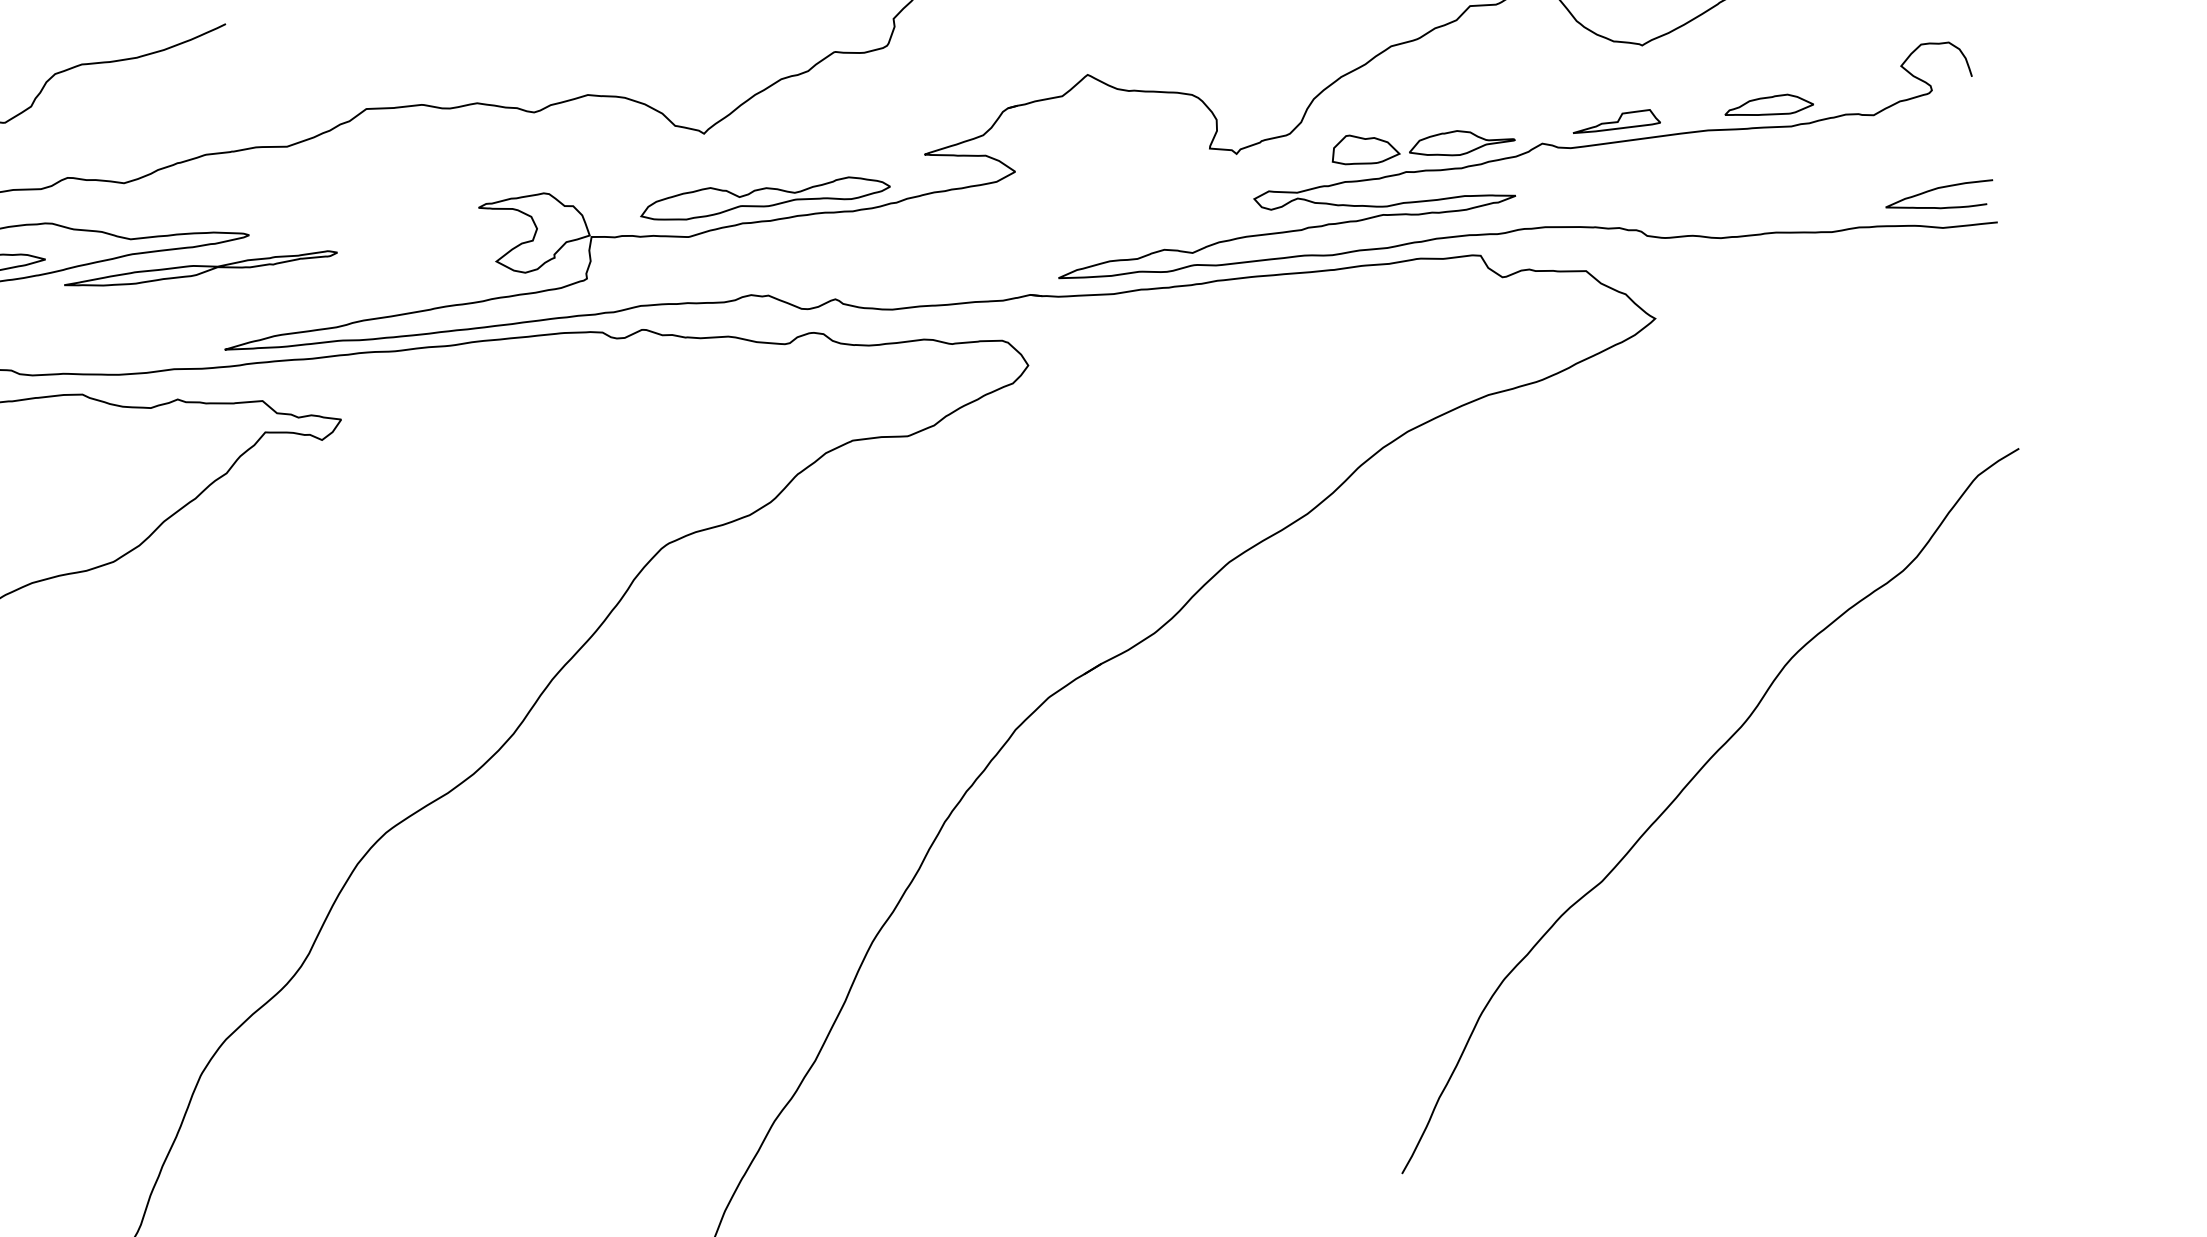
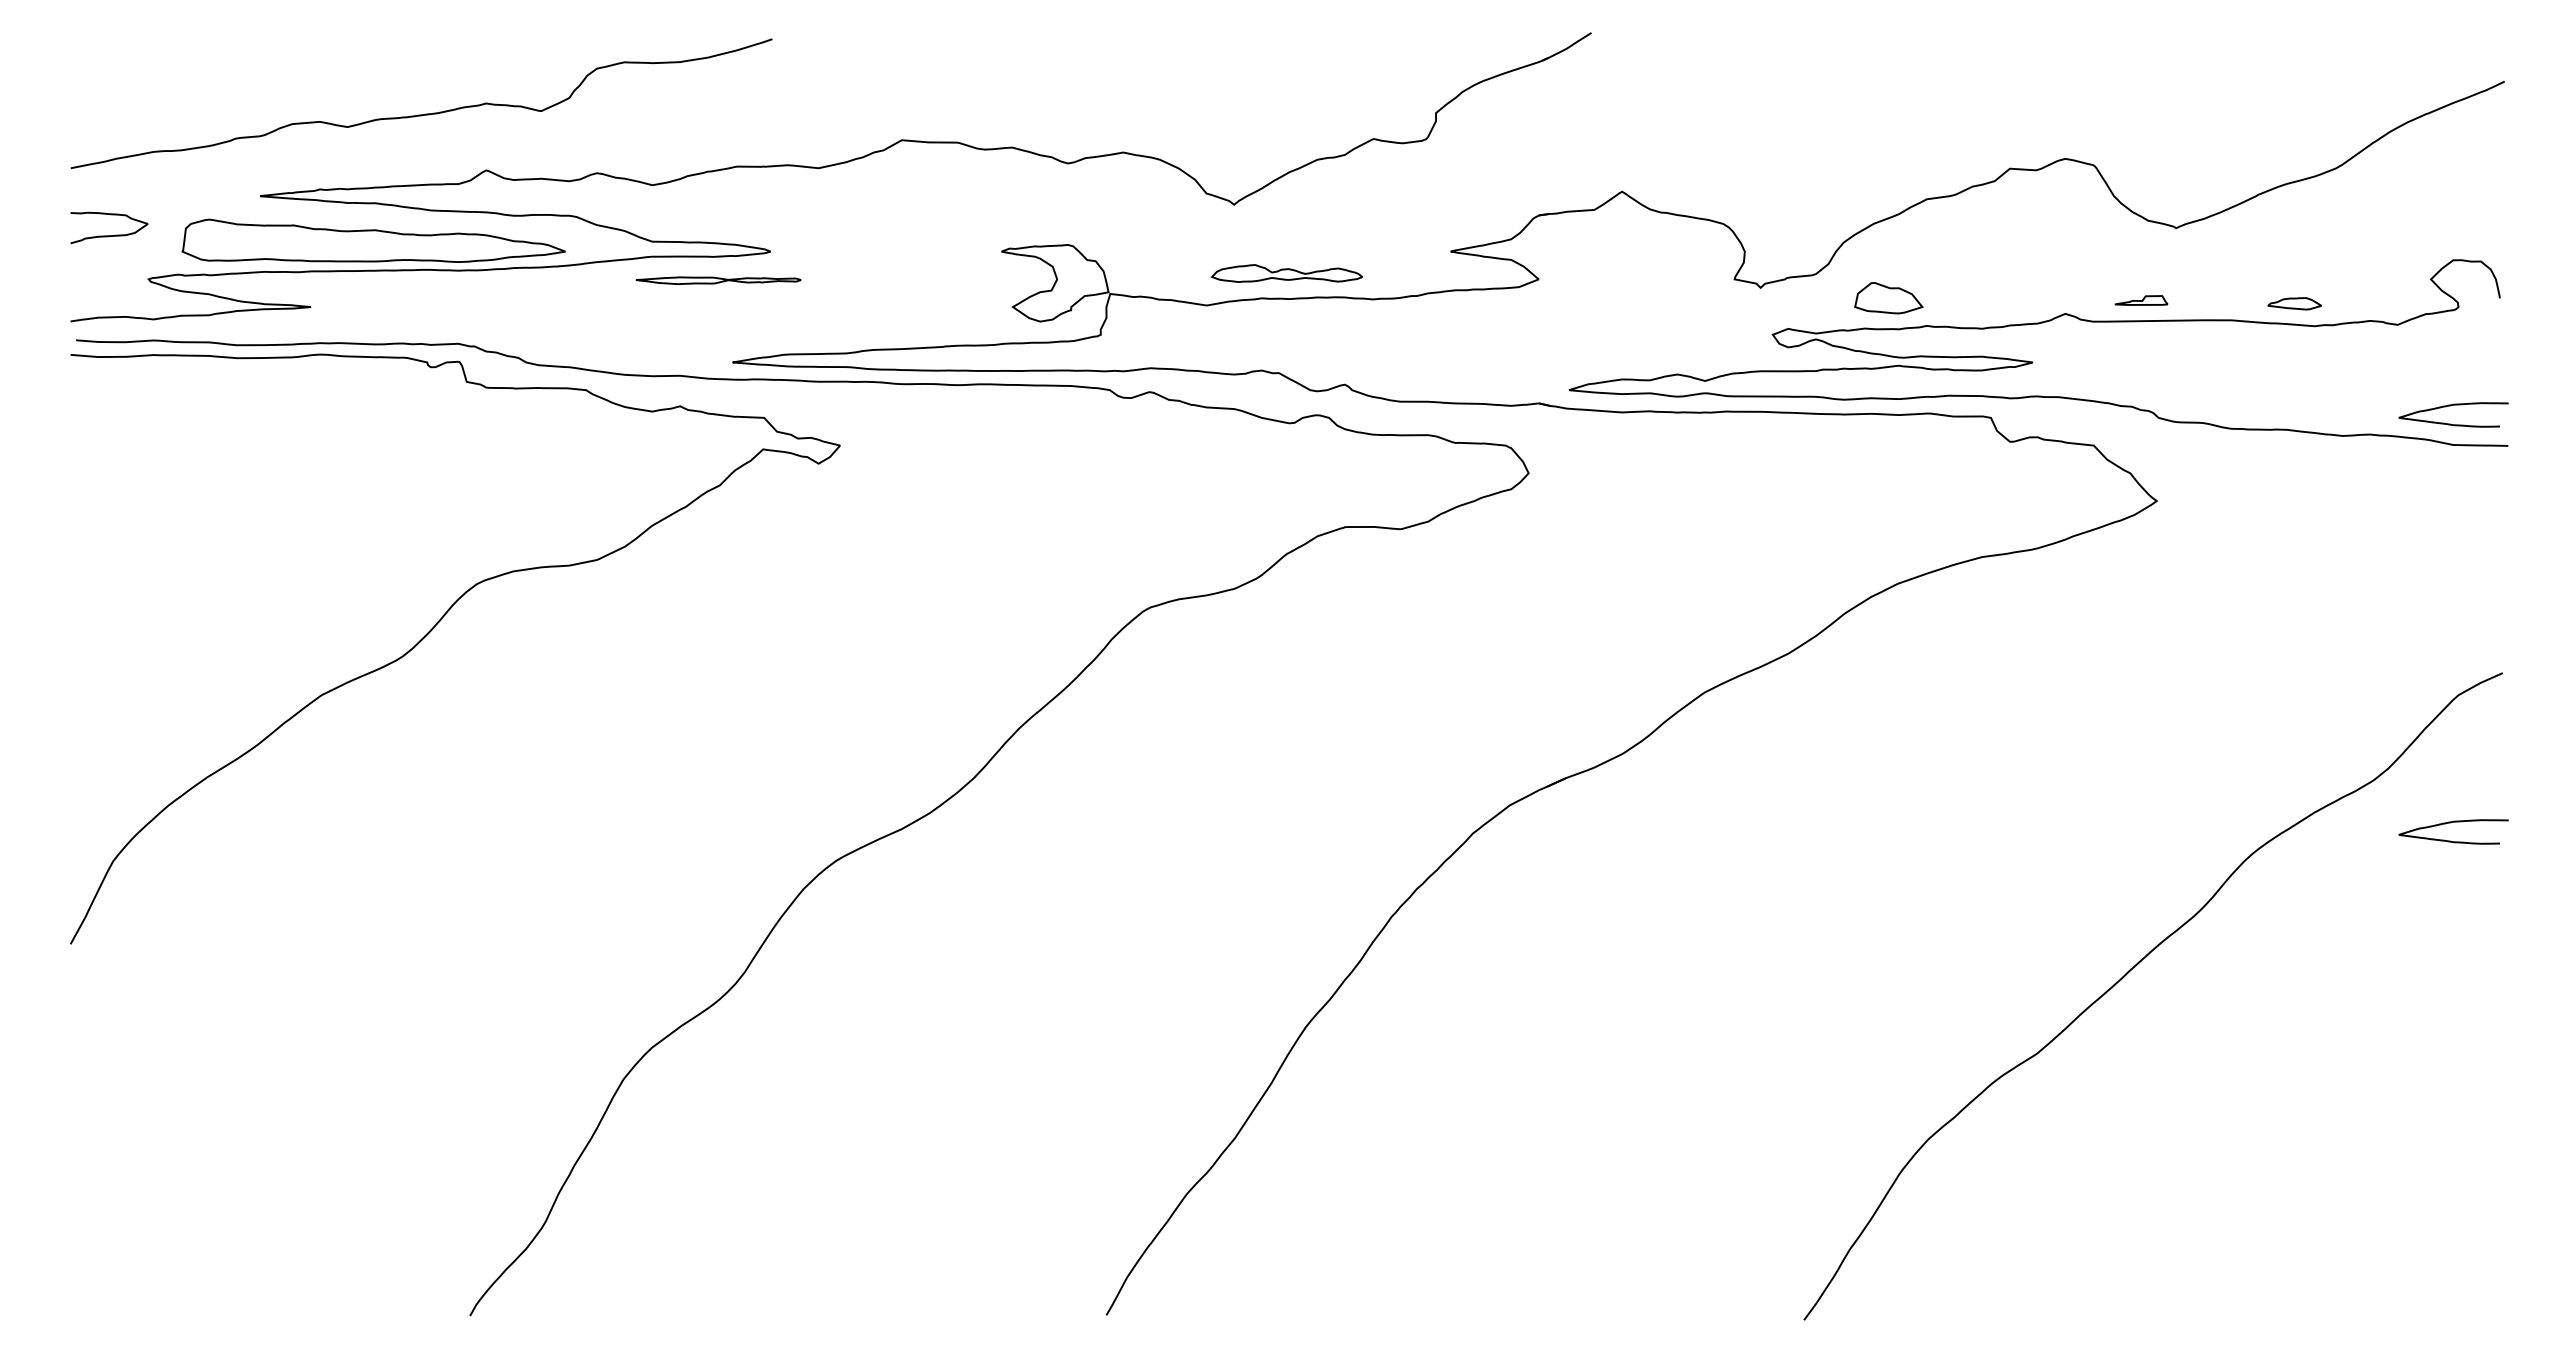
part: (1768, 106) -> (2294, 303), size x0.6
part: (1616, 121) -> (2141, 300), size x0.6
part: (1461, 142) -> (1985, 303), removed
part: (764, 195) -> (1286, 273), size x0.6
part: (200, 270) -> (718, 280), size x0.6
curve: (1985, 604) -> (2450, 823), added

